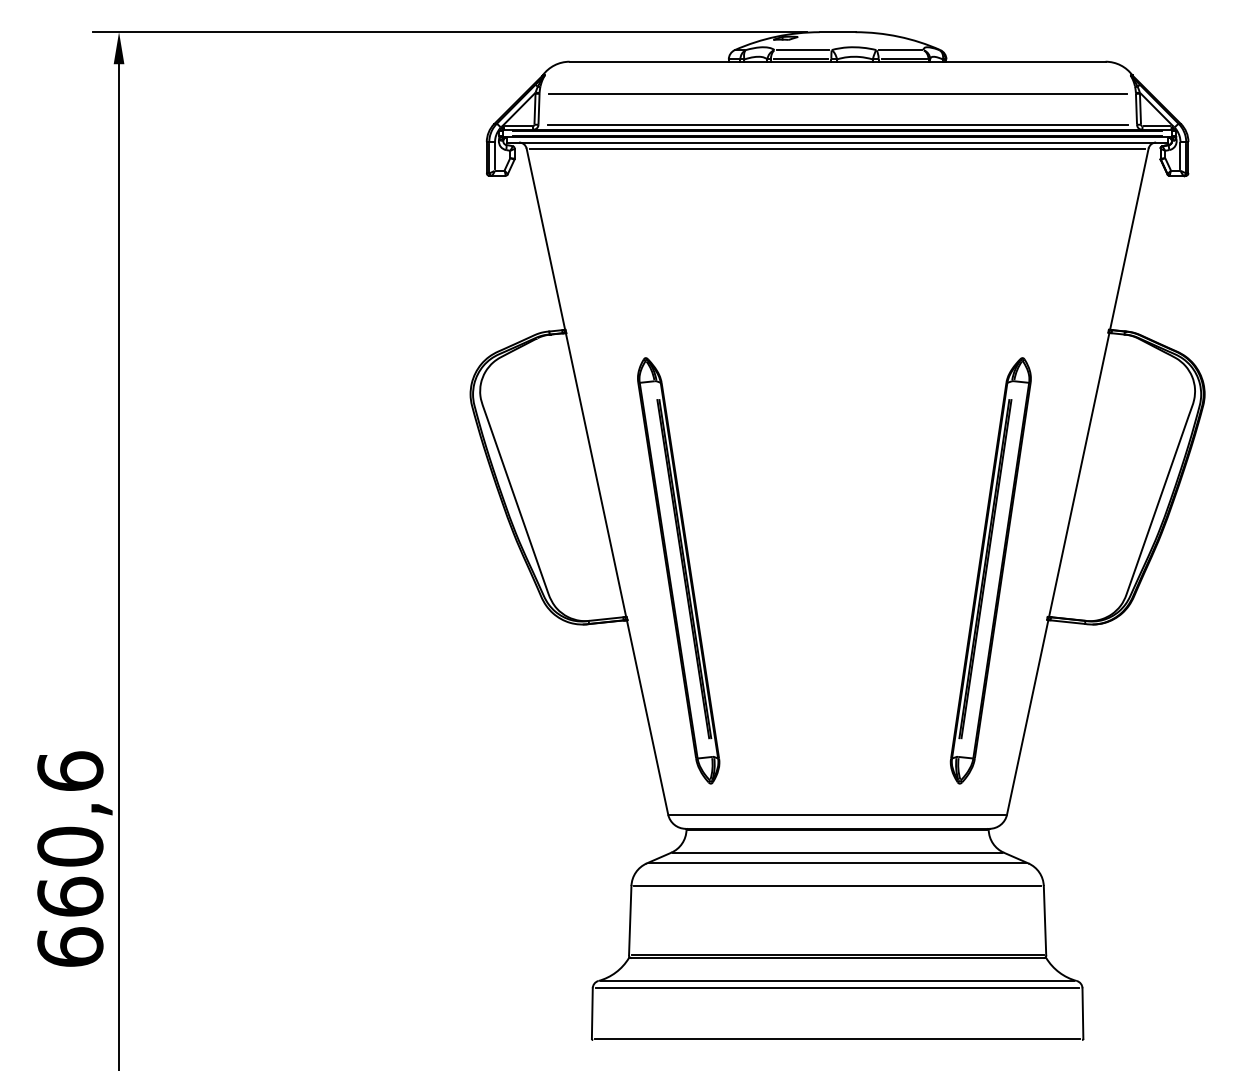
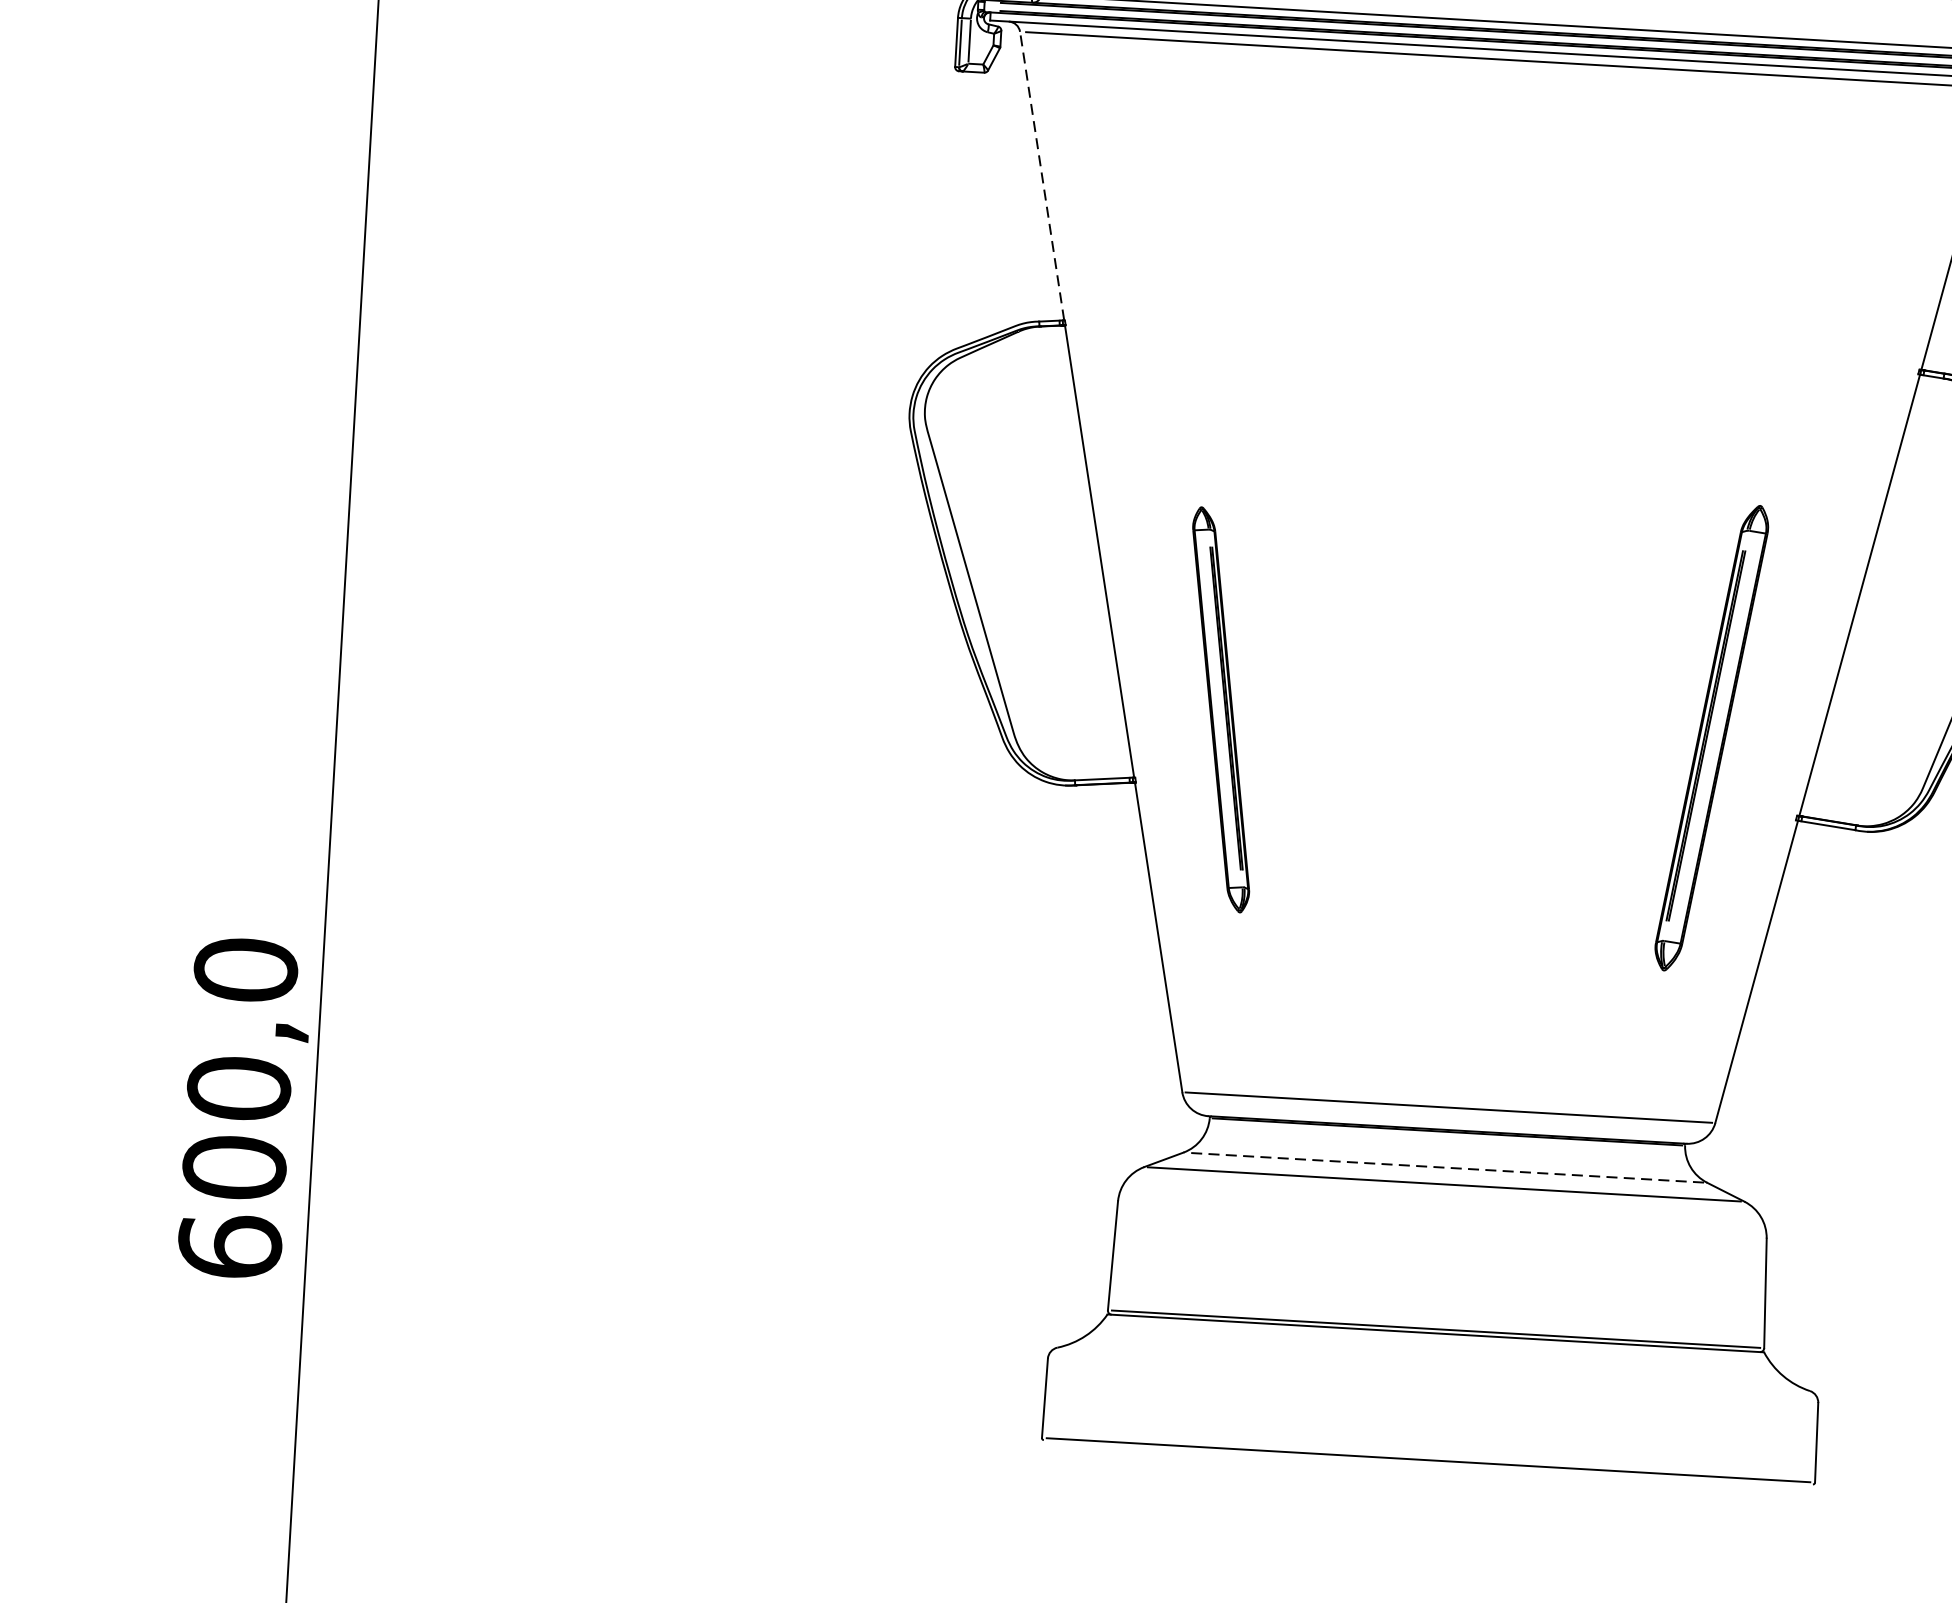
line: (545, 239) -> (1041, 176), solid -> dashed
part: (678, 570) -> (1220, 709), size x0.6
part: (990, 570) -> (1711, 737), size x0.7
text: (70, 833) -> (240, 1067), 660,6 -> 600,0
line: (837, 852) -> (1445, 1167), solid -> dashed
line: (837, 886) -> (1442, 1220), removed
line: (837, 981) -> (1433, 1370), removed
line: (837, 988) -> (1432, 1381), removed

